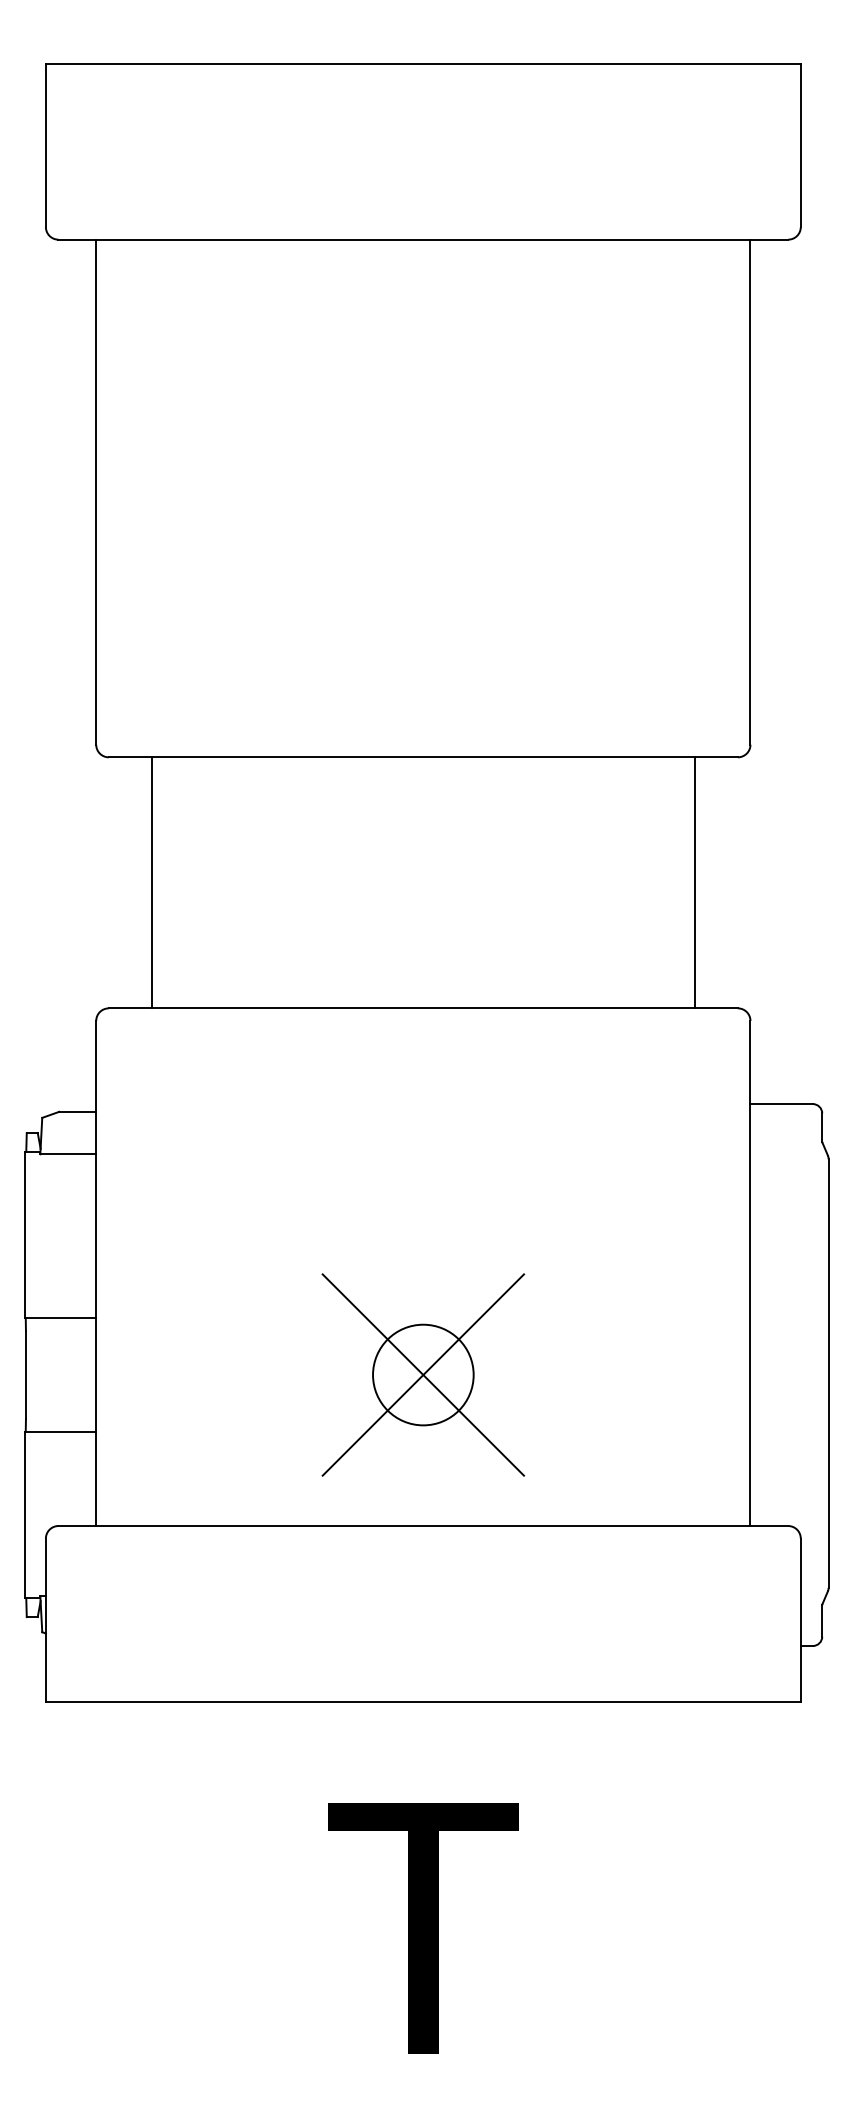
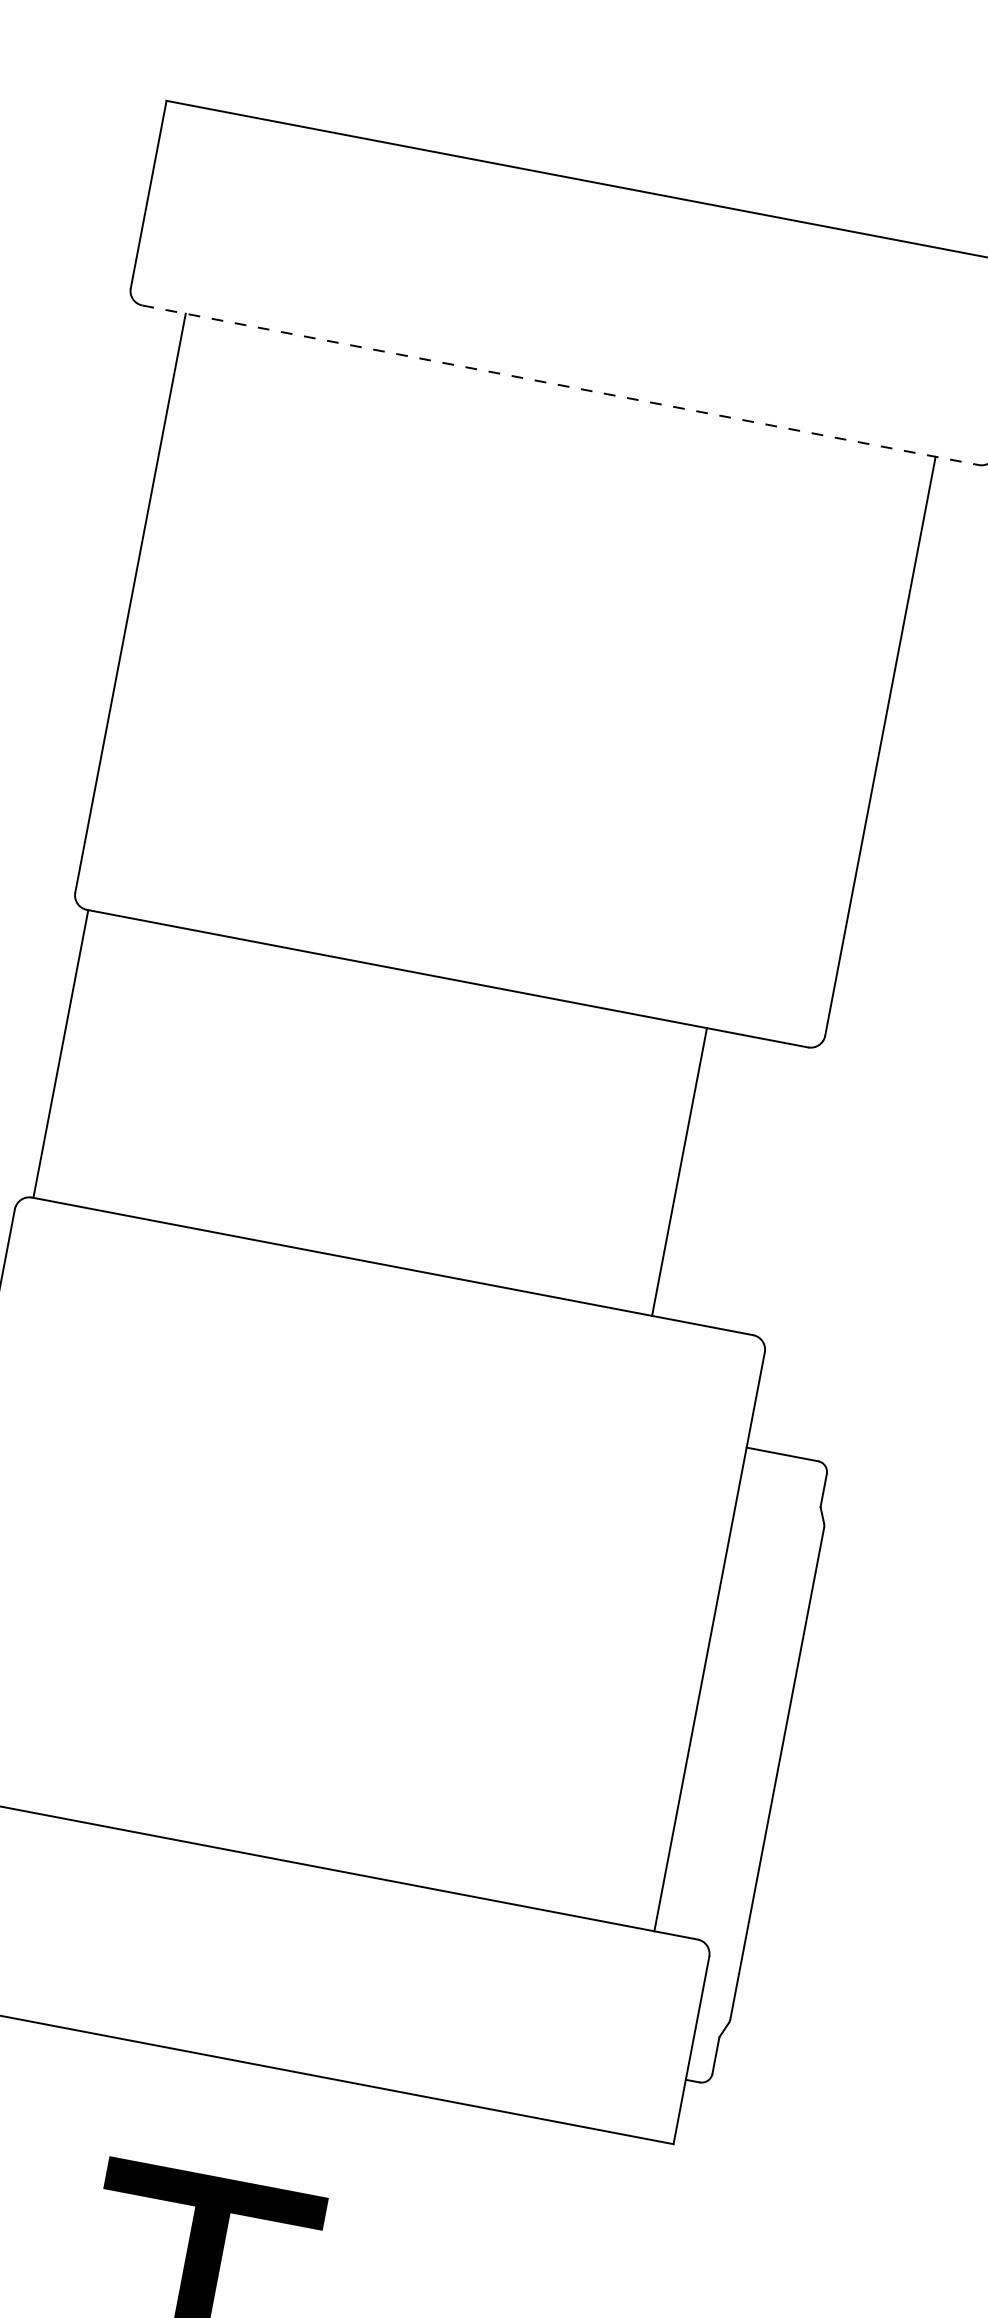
line: (423, 239) -> (560, 385), solid -> dashed
line: (151, 882) -> (60, 1053), moved
line: (694, 882) -> (679, 1171), moved
part: (423, 1374) -> (312, 1686), removed

